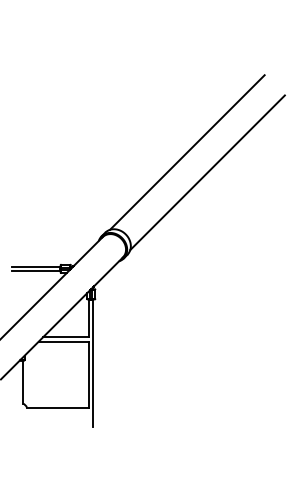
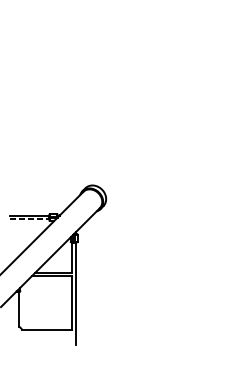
line: (187, 152) -> (152, 123), removed
line: (207, 172) -> (168, 139), removed
line: (36, 271) -> (29, 219), solid -> dashed

